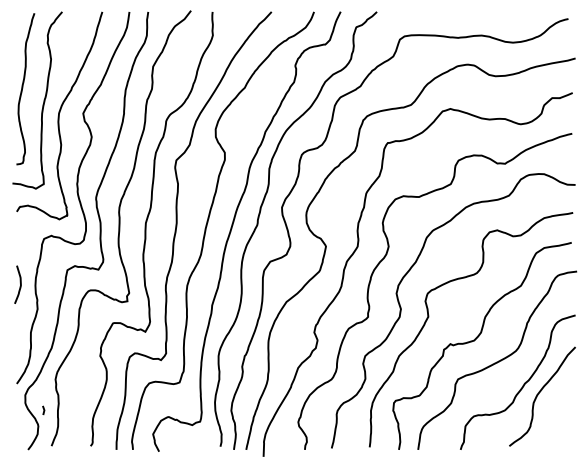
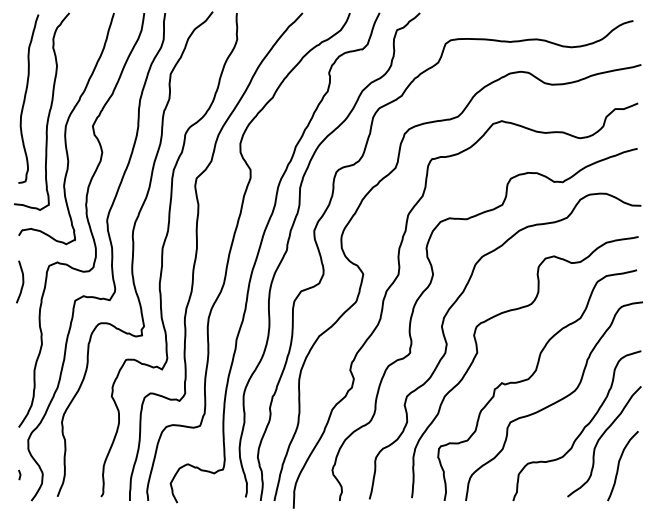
curve: (20, 284) -> (22, 281), moved
line: (43, 409) -> (19, 474), moved
curve: (555, 418) -> (619, 465), added

